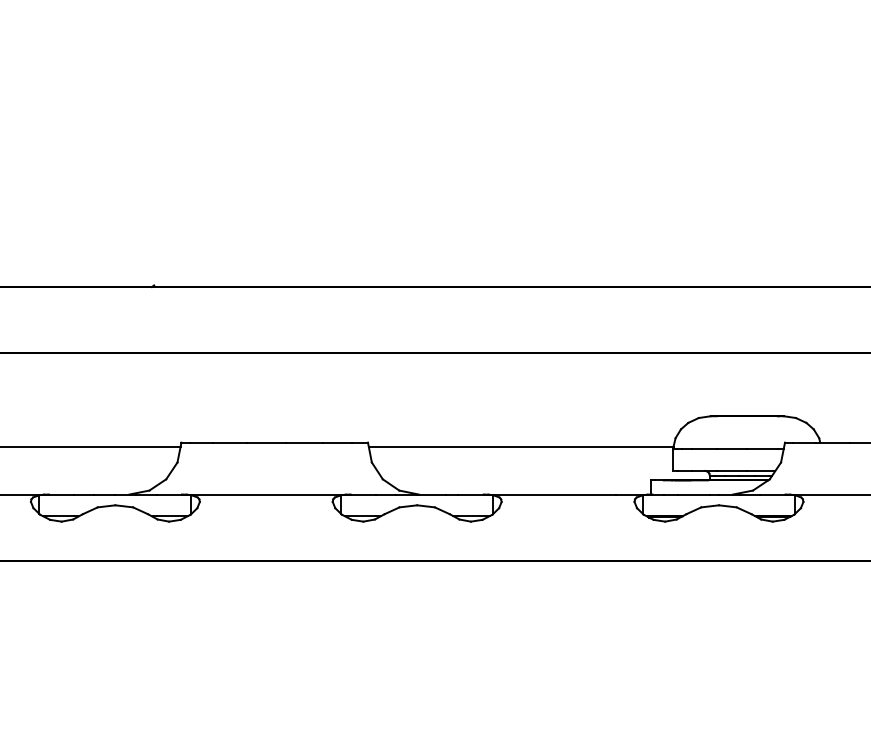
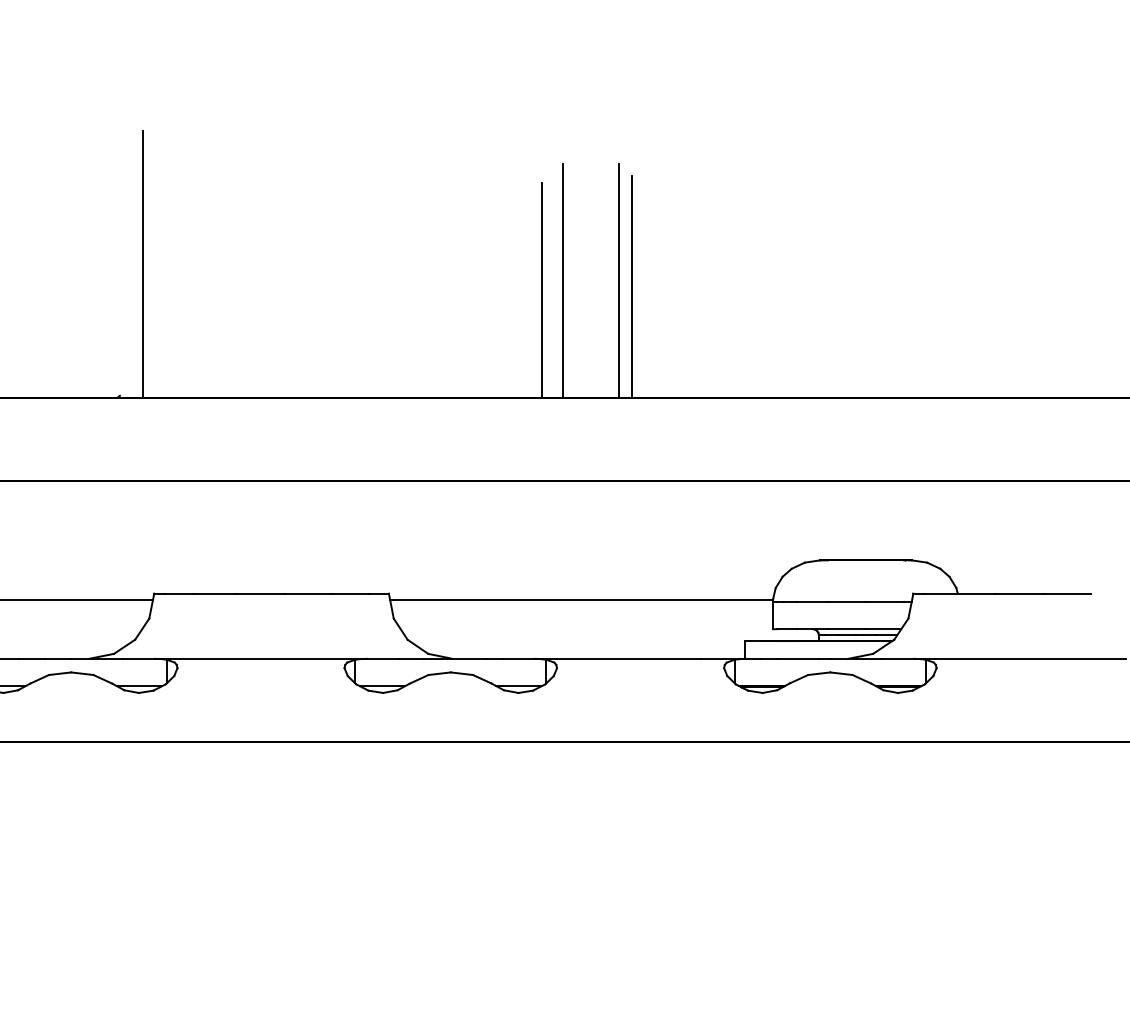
line: (172, 180) -> (143, 263), added
line: (506, 193) -> (562, 280), added
line: (550, 193) -> (618, 280), added
line: (561, 198) -> (632, 286), added
line: (489, 200) -> (541, 289), added

